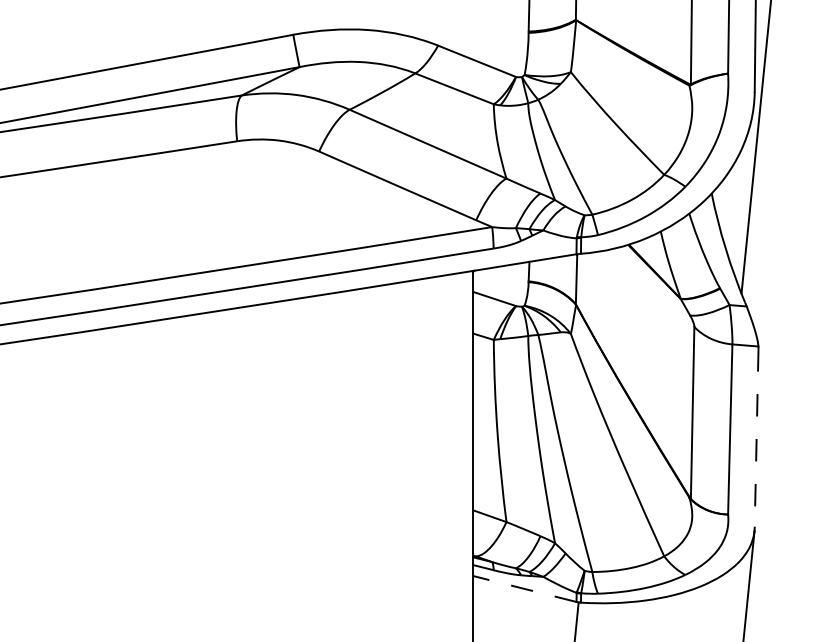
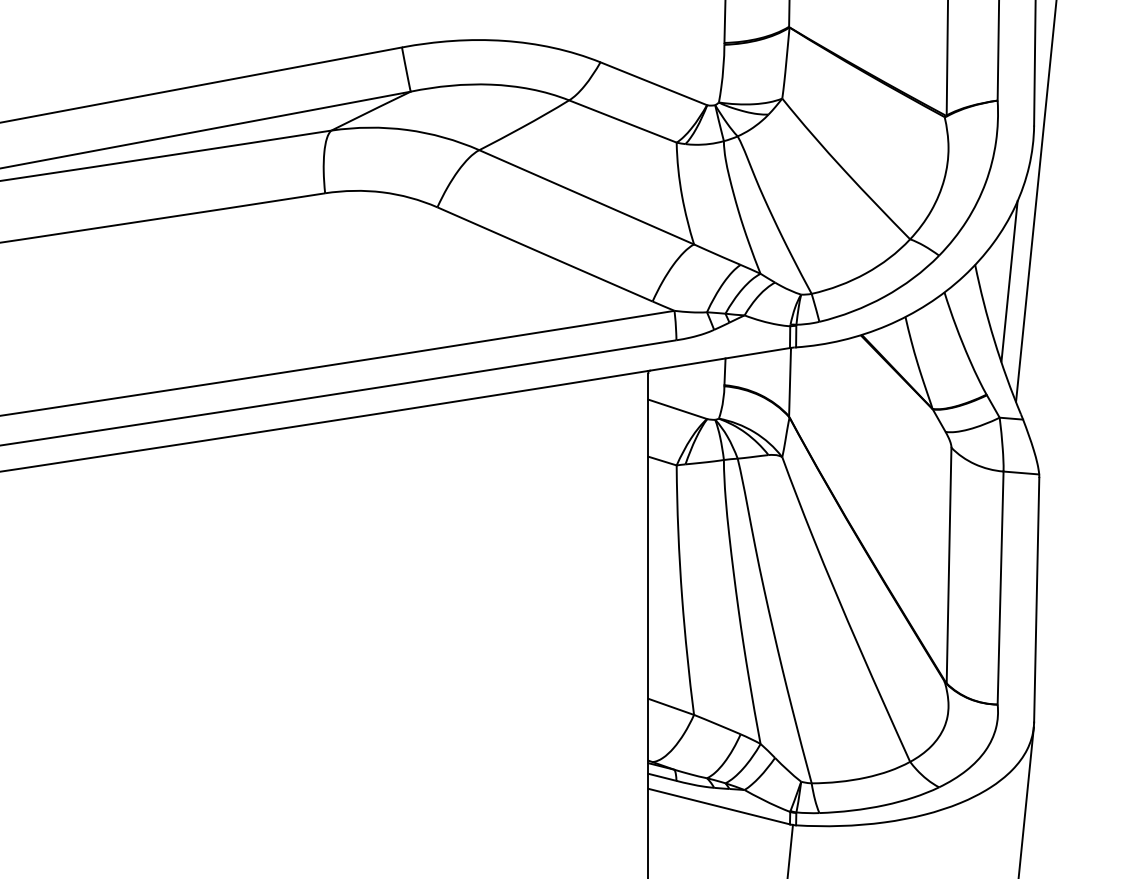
line: (736, 204) -> (1009, 280), added
line: (756, 438) -> (1036, 600), dashed -> solid
line: (525, 588) -> (719, 806), dashed -> solid

